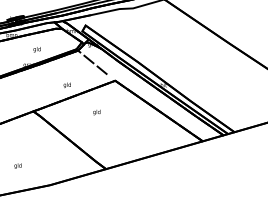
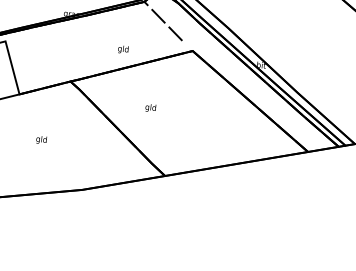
text: (96, 112) -> (150, 108), moved
text: (17, 165) -> (40, 139), moved

